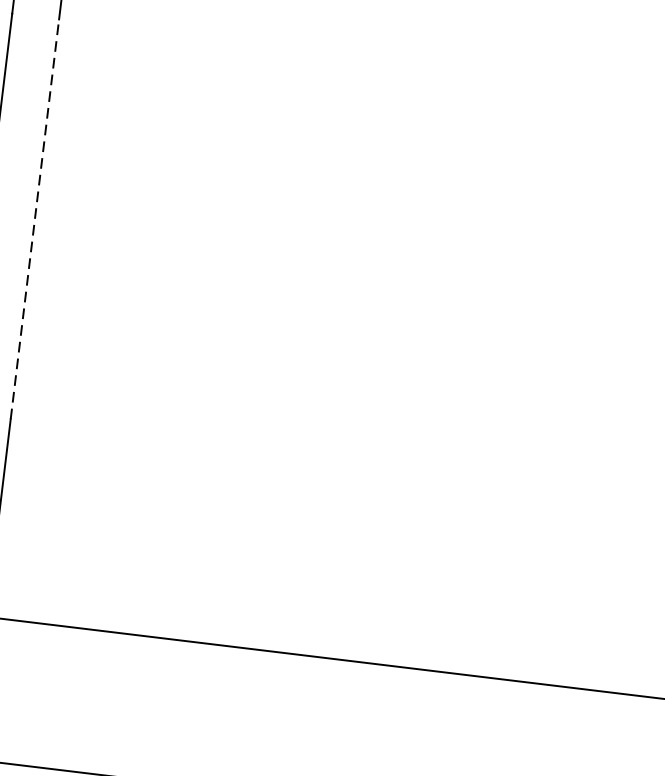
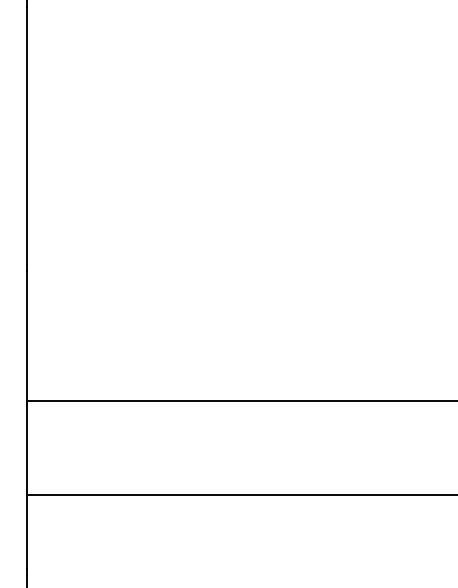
line: (35, 220) -> (27, 139), dashed -> solid

